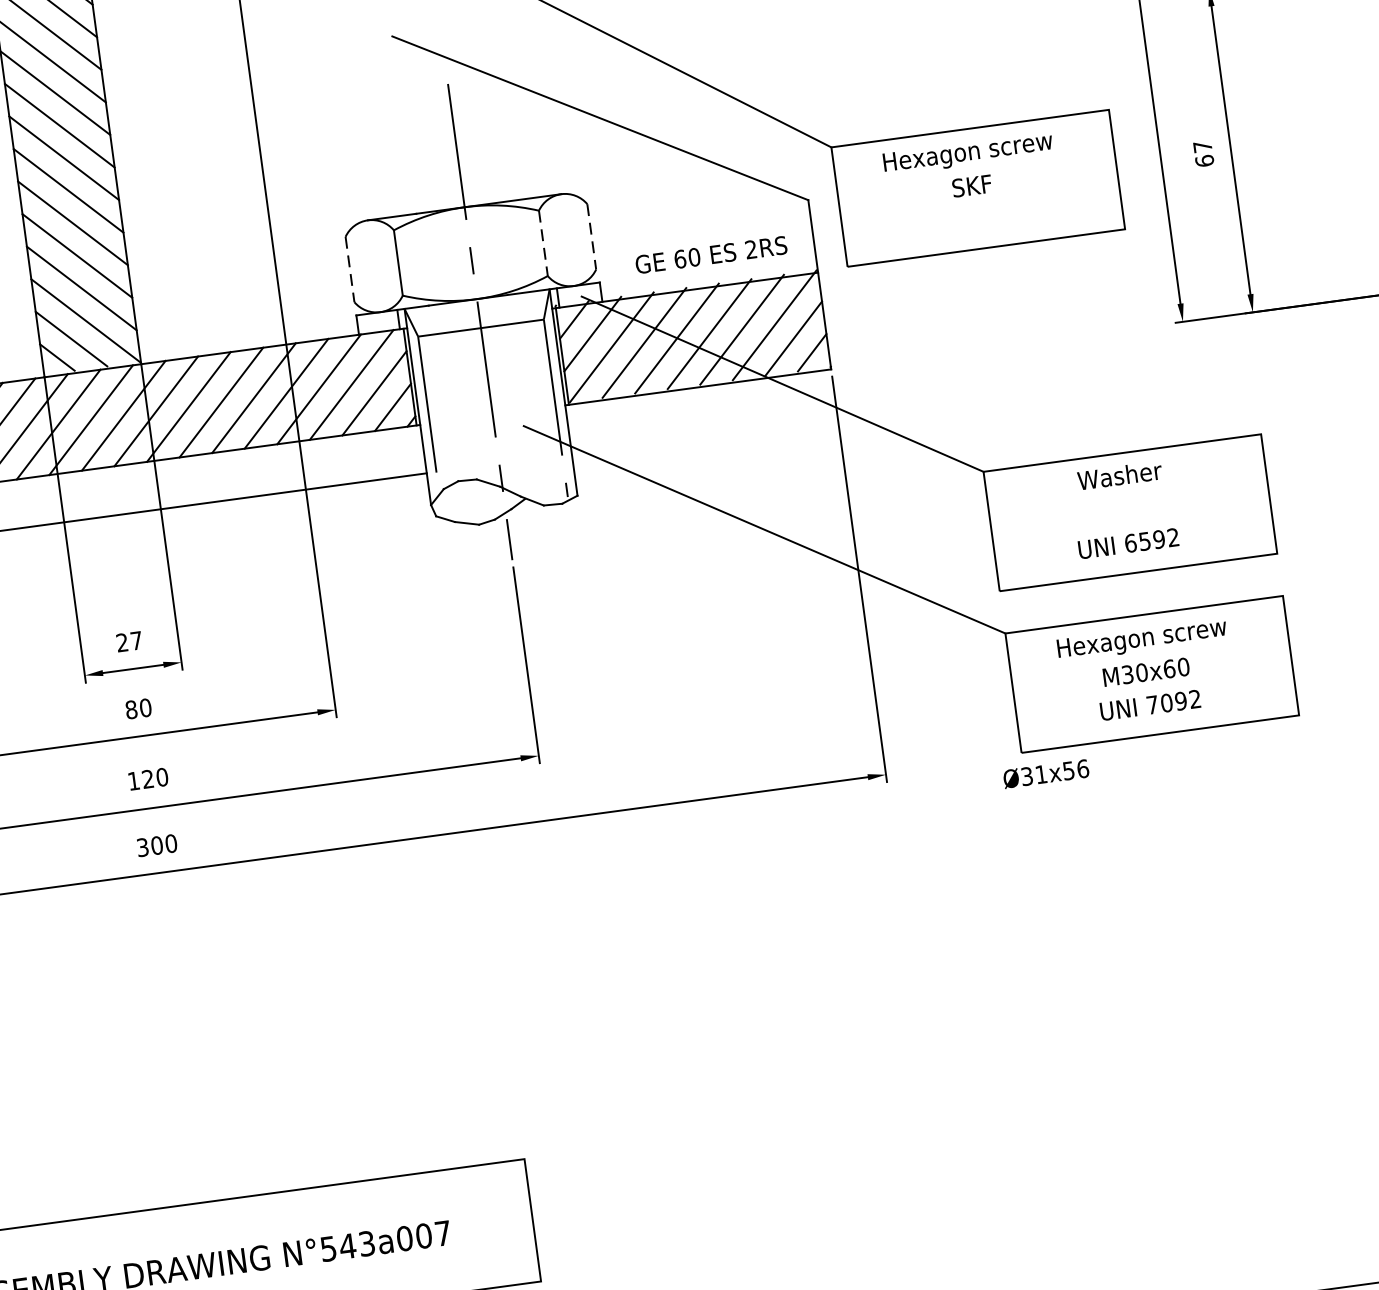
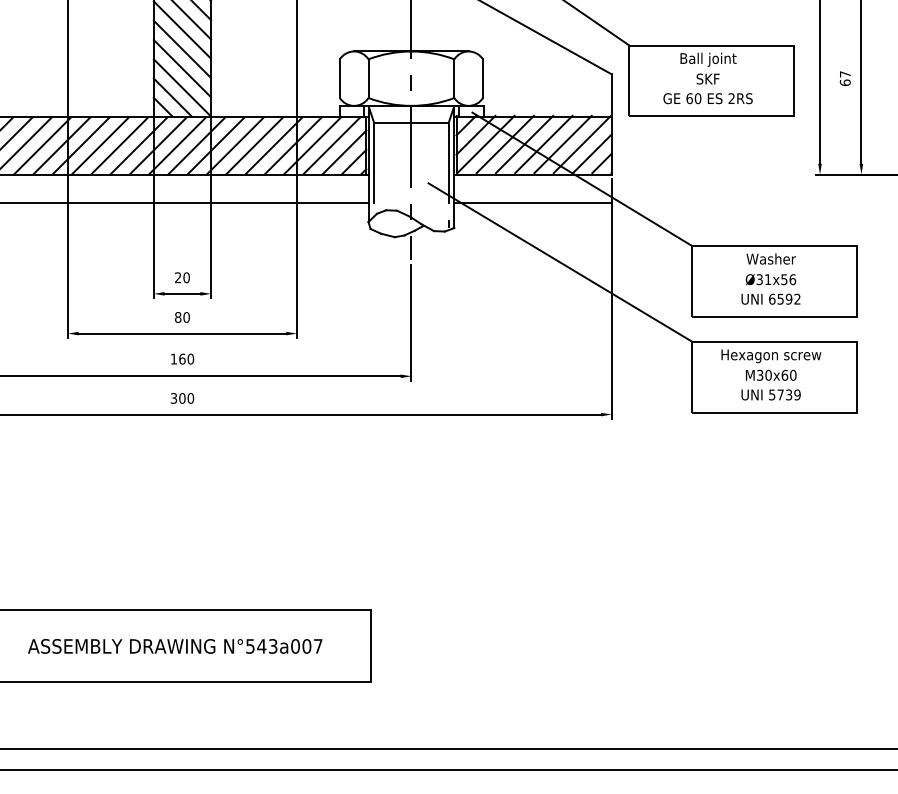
text: (968, 152) -> (708, 59), Hexagon screw -> Ball joint
line: (591, 238) -> (482, 79), dashed -> solid
line: (543, 244) -> (454, 79), dashed -> solid
text: (710, 254) -> (707, 98), moved
line: (349, 270) -> (339, 79), dashed -> solid
line: (703, 436) -> (532, 203), added
text: (136, 640) -> (186, 277), 27 -> 20
text: (1173, 701) -> (784, 394), 7092 -> 5739
text: (1045, 773) -> (770, 279), moved
text: (148, 778) -> (182, 358), 120 -> 160

